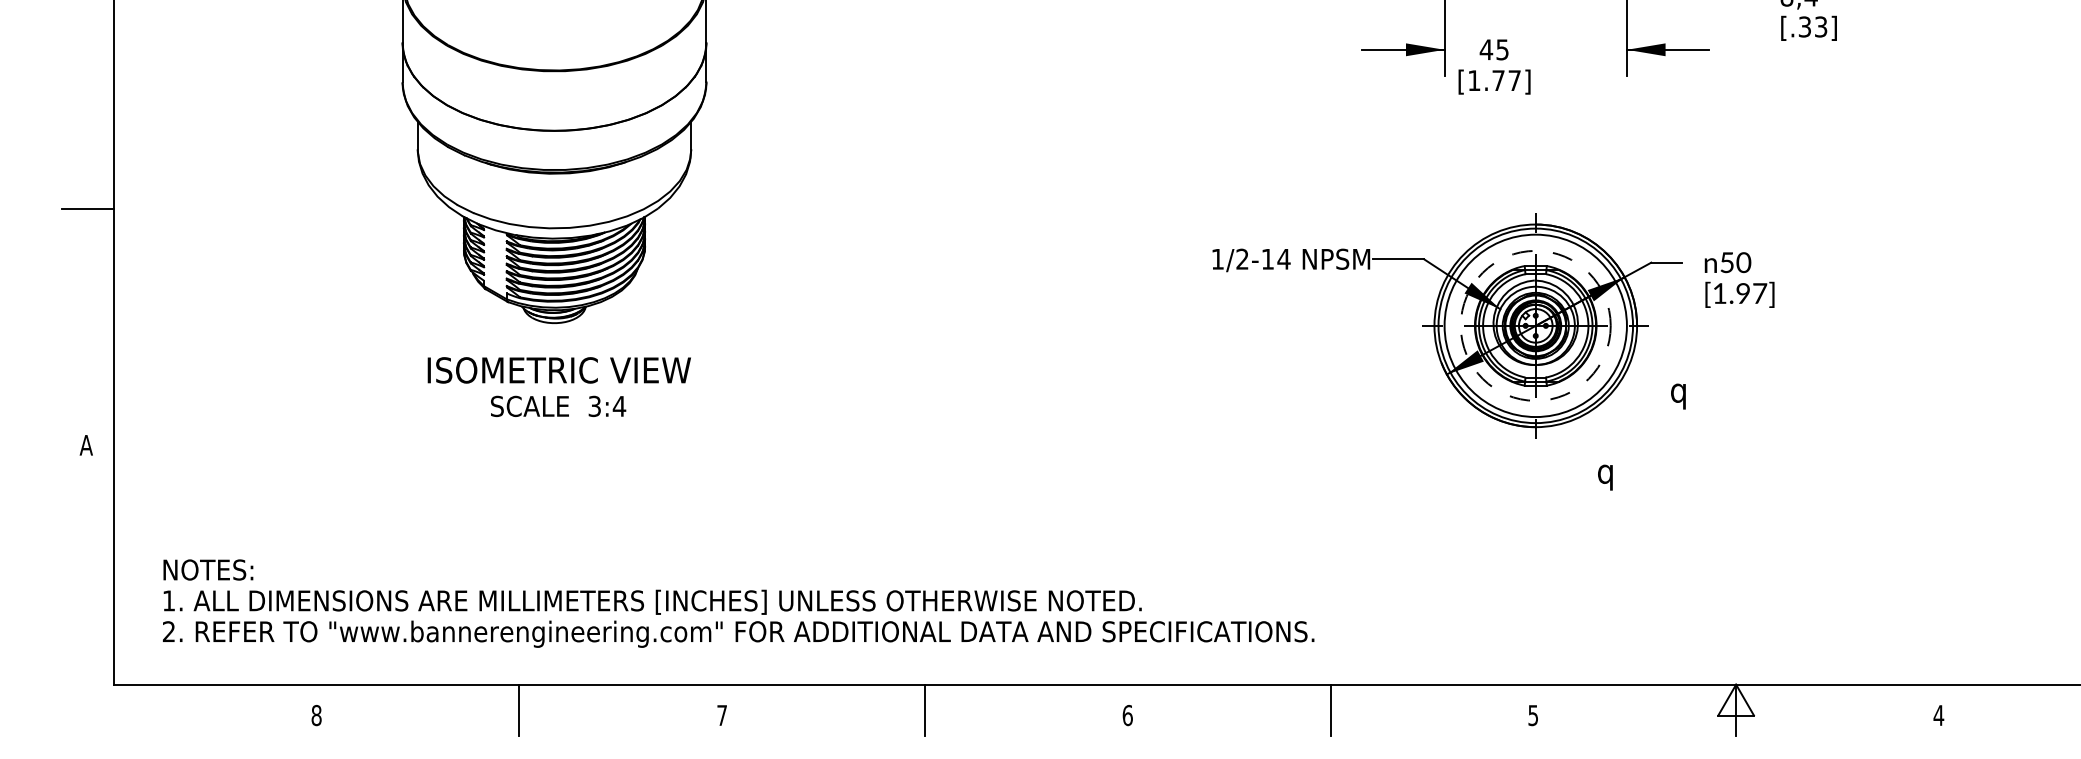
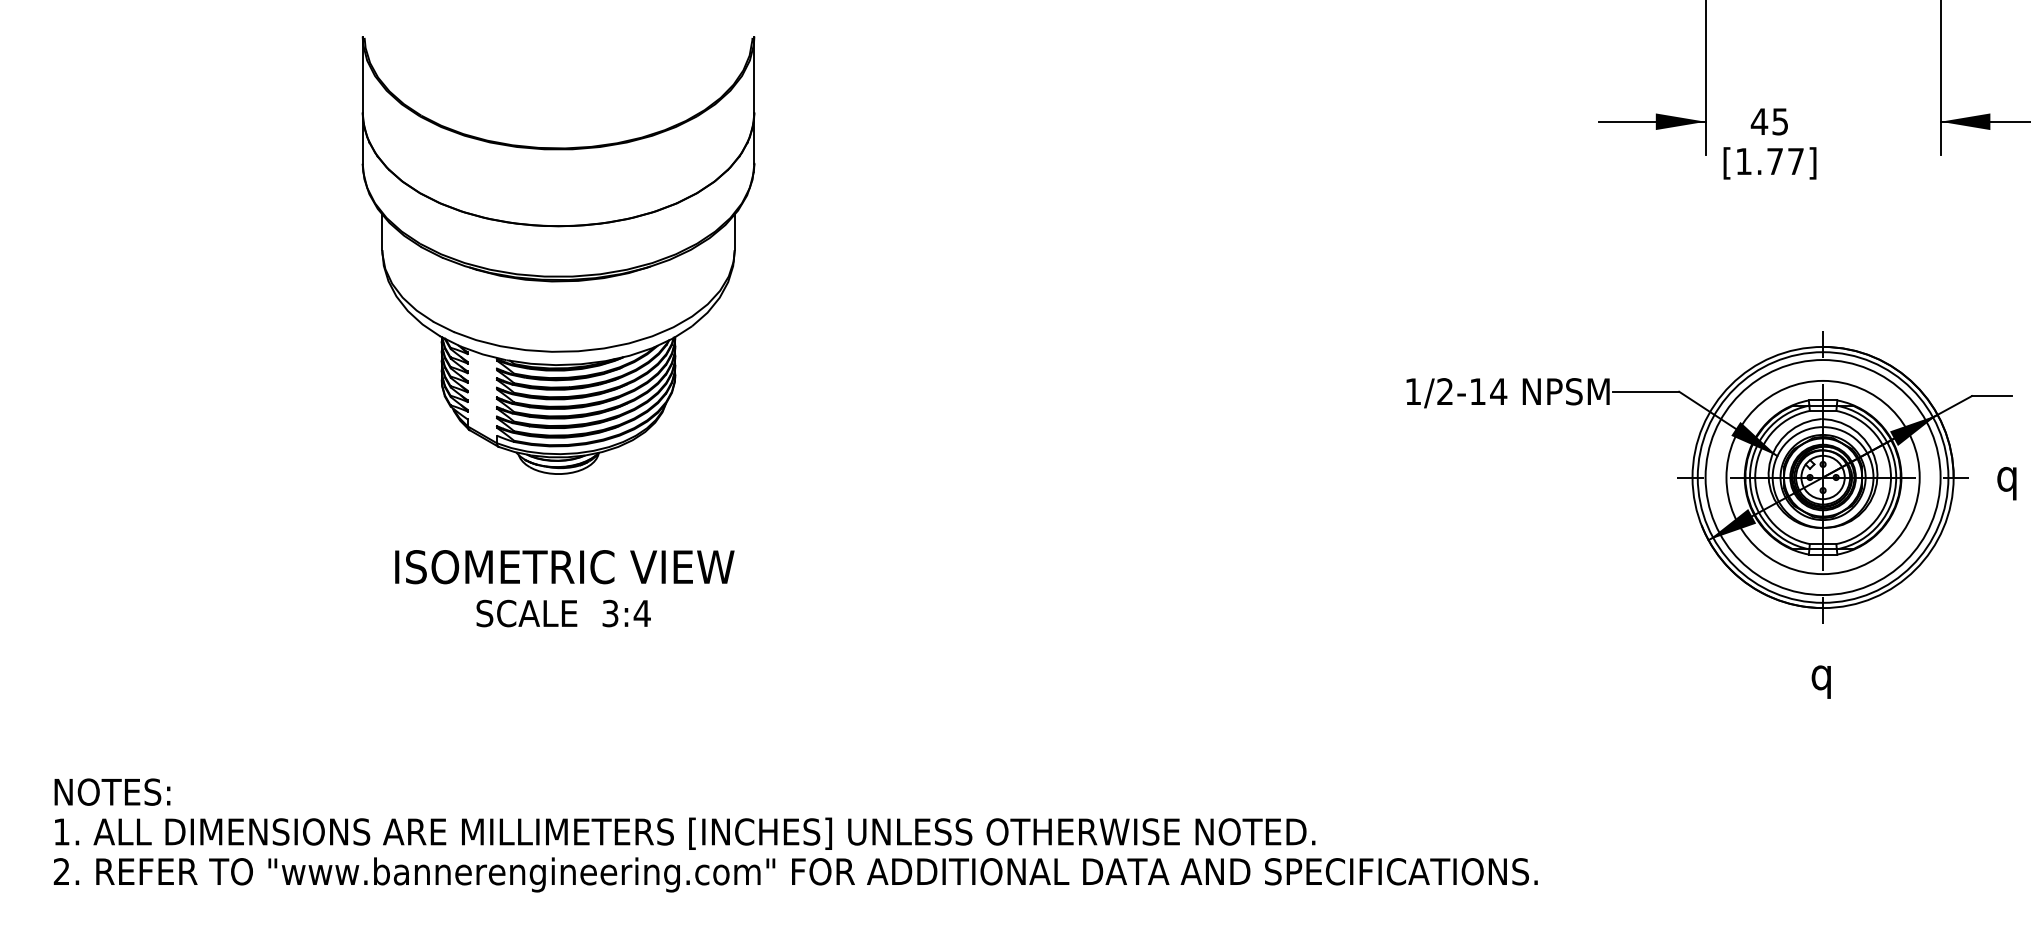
circle: (1535, 325) -> (1822, 477), dashed -> solid
text: (558, 386) -> (563, 587), moved
text: (1678, 396) -> (2007, 483), moved
text: (1605, 477) -> (1821, 681), moved

